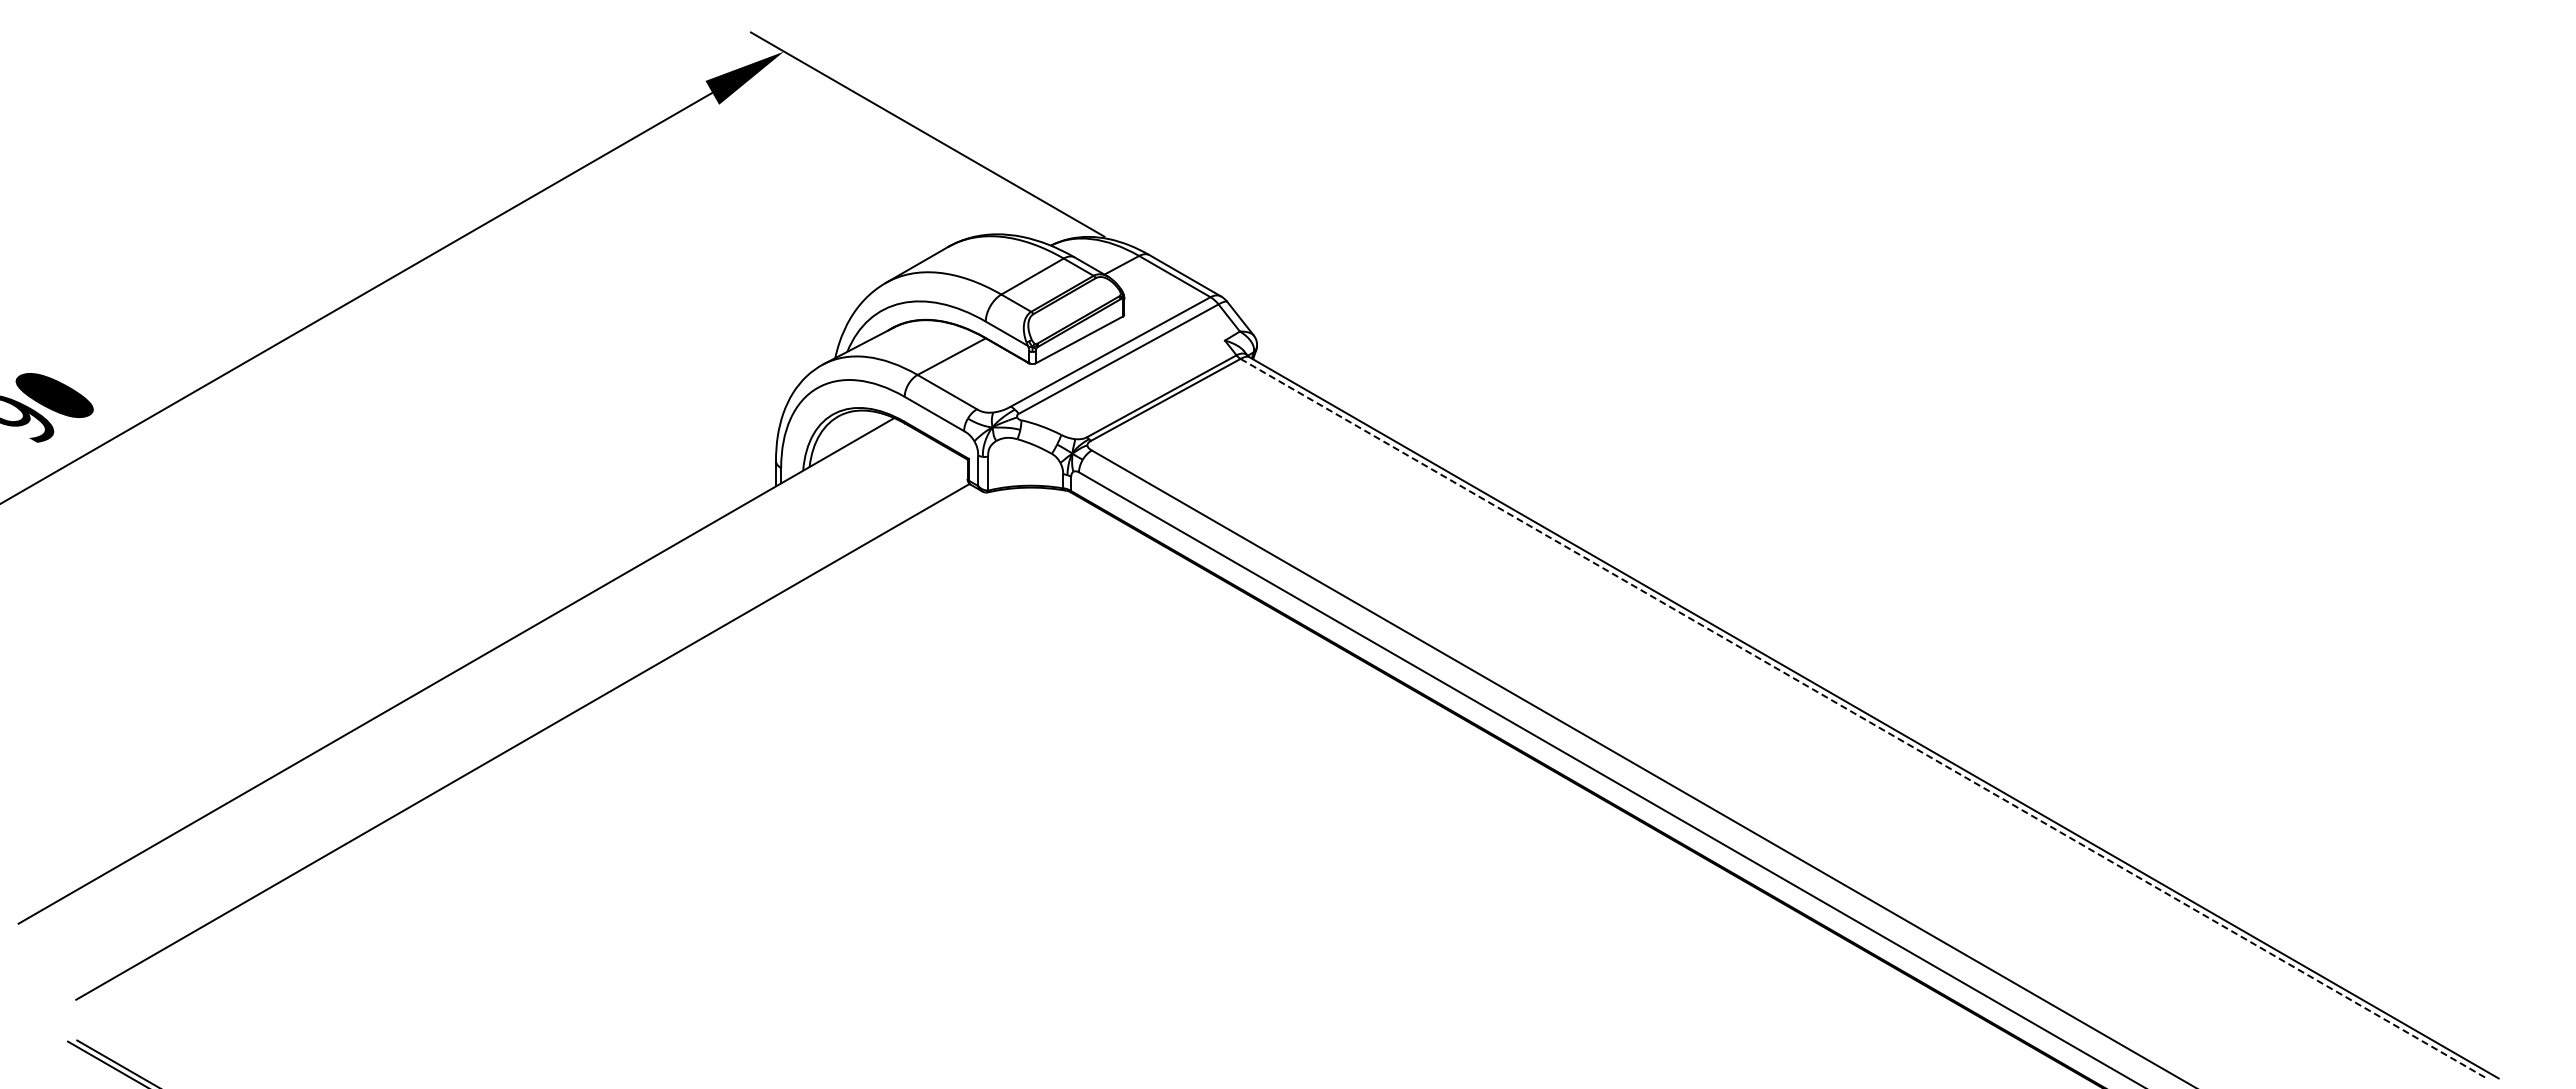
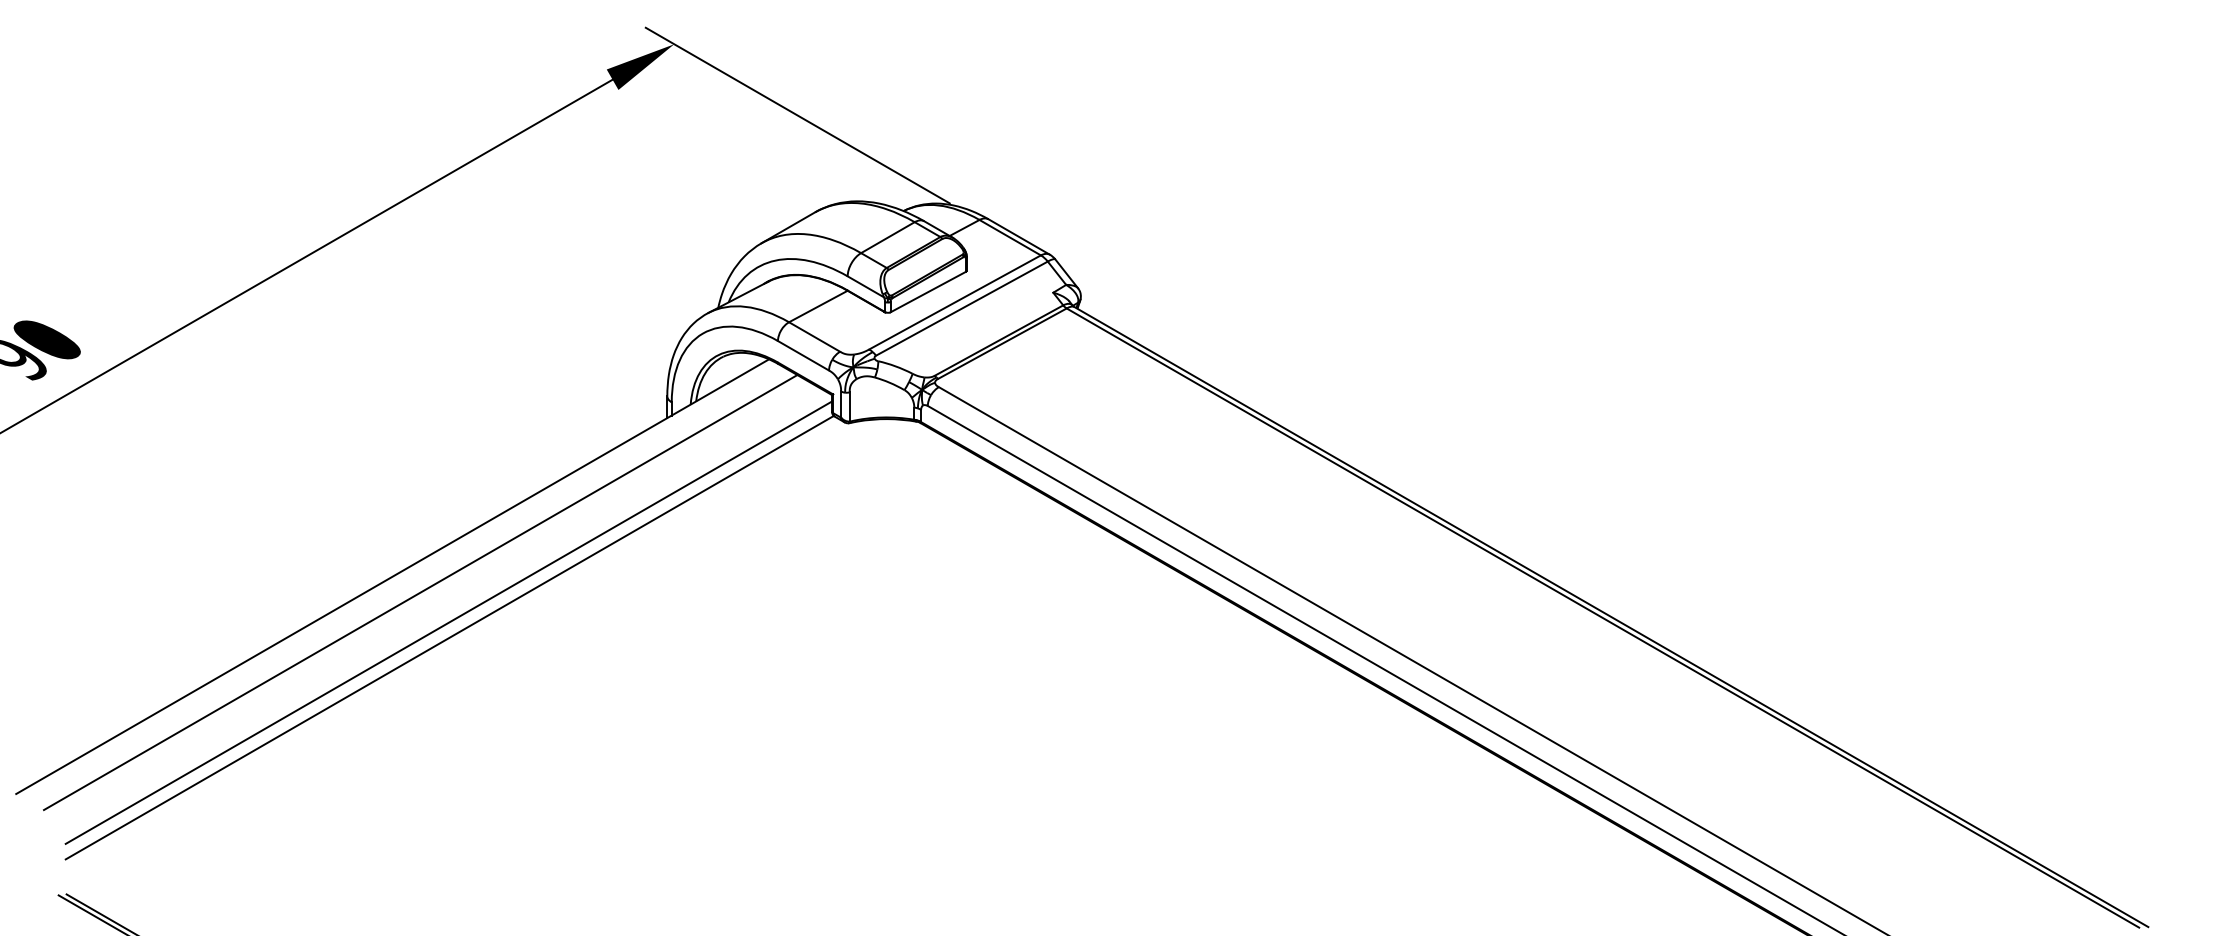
line: (488, 689) -> (420, 592), added
line: (1864, 719) -> (1603, 618), dashed -> solid
line: (521, 724) -> (448, 622), added

